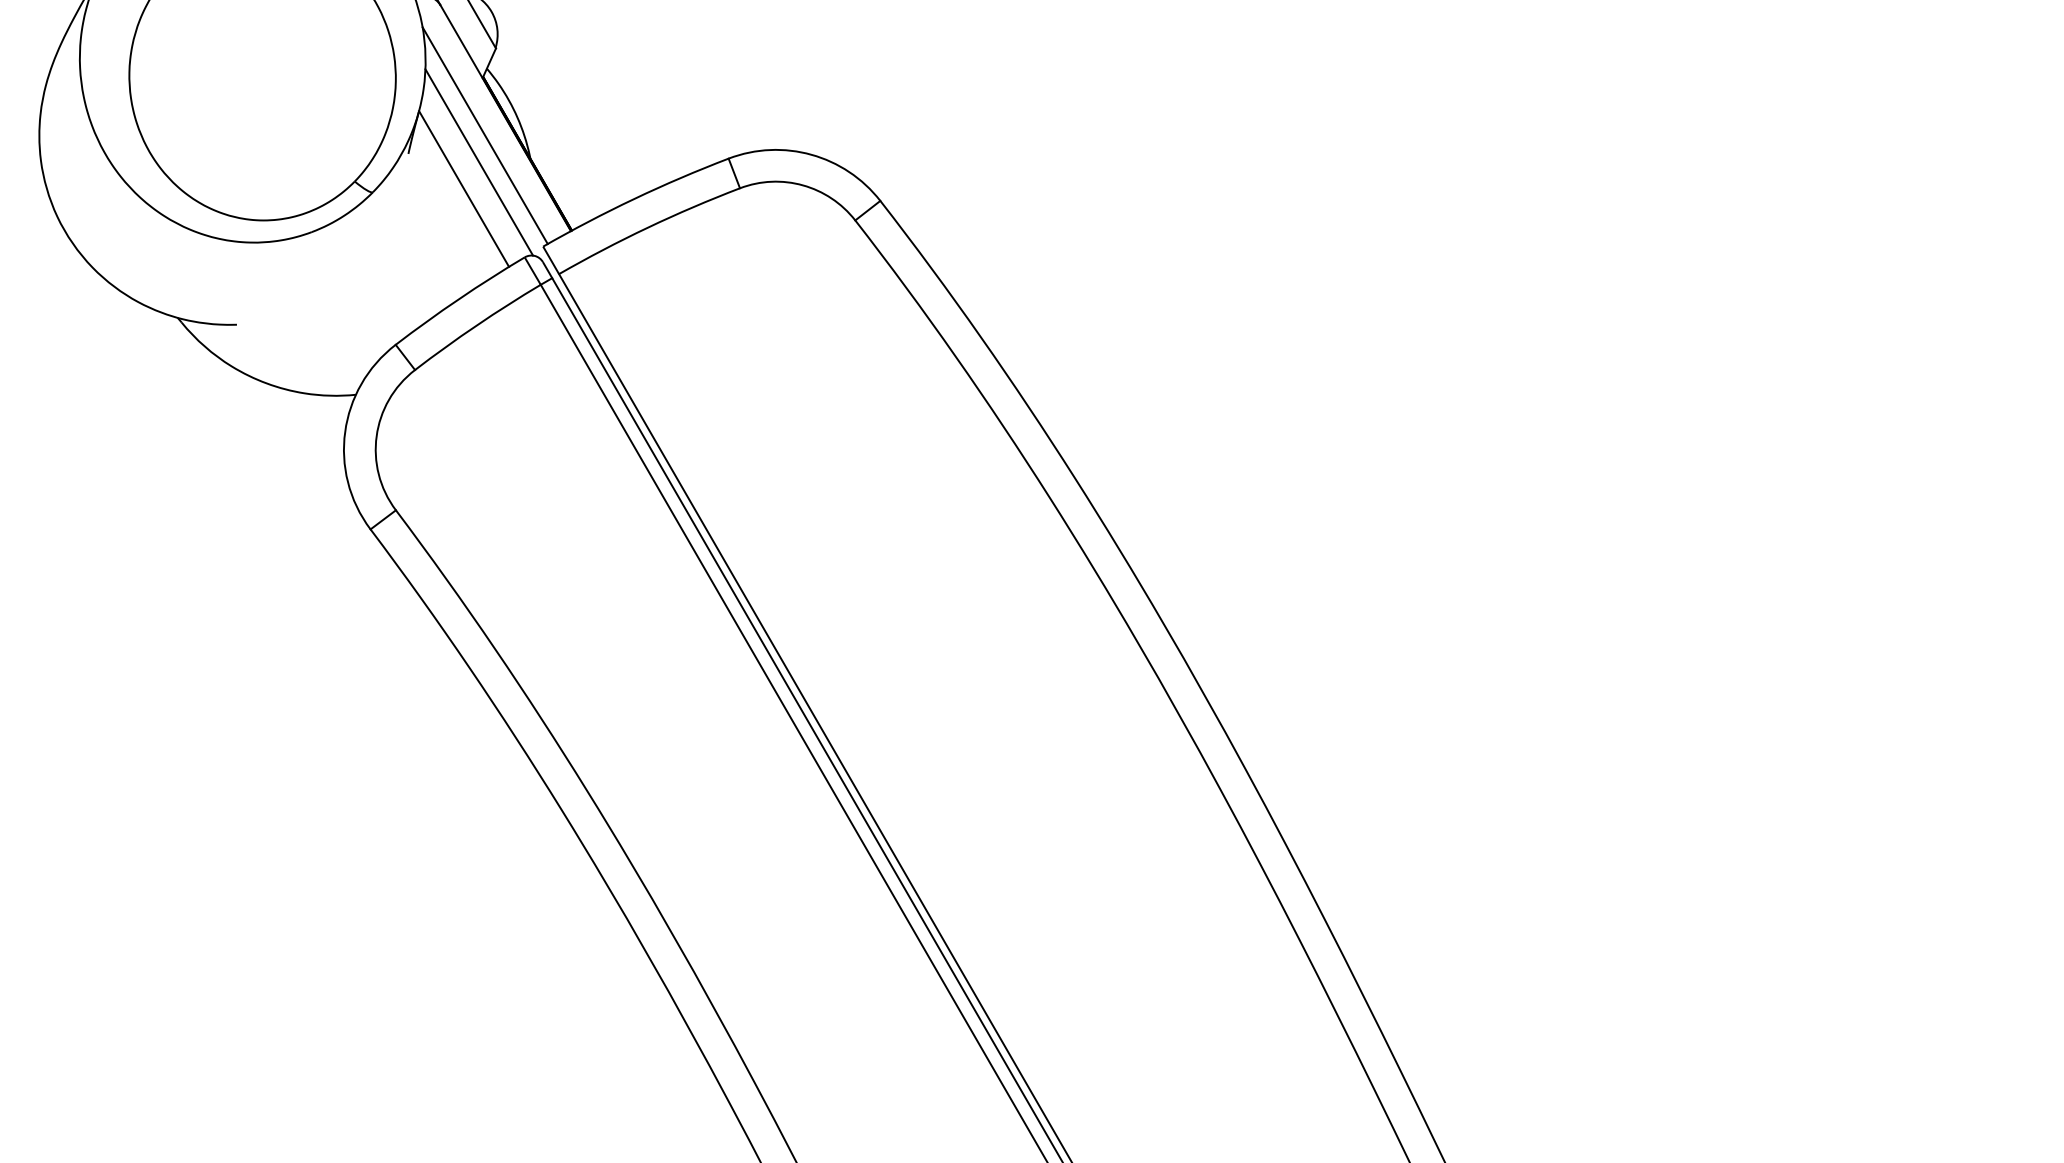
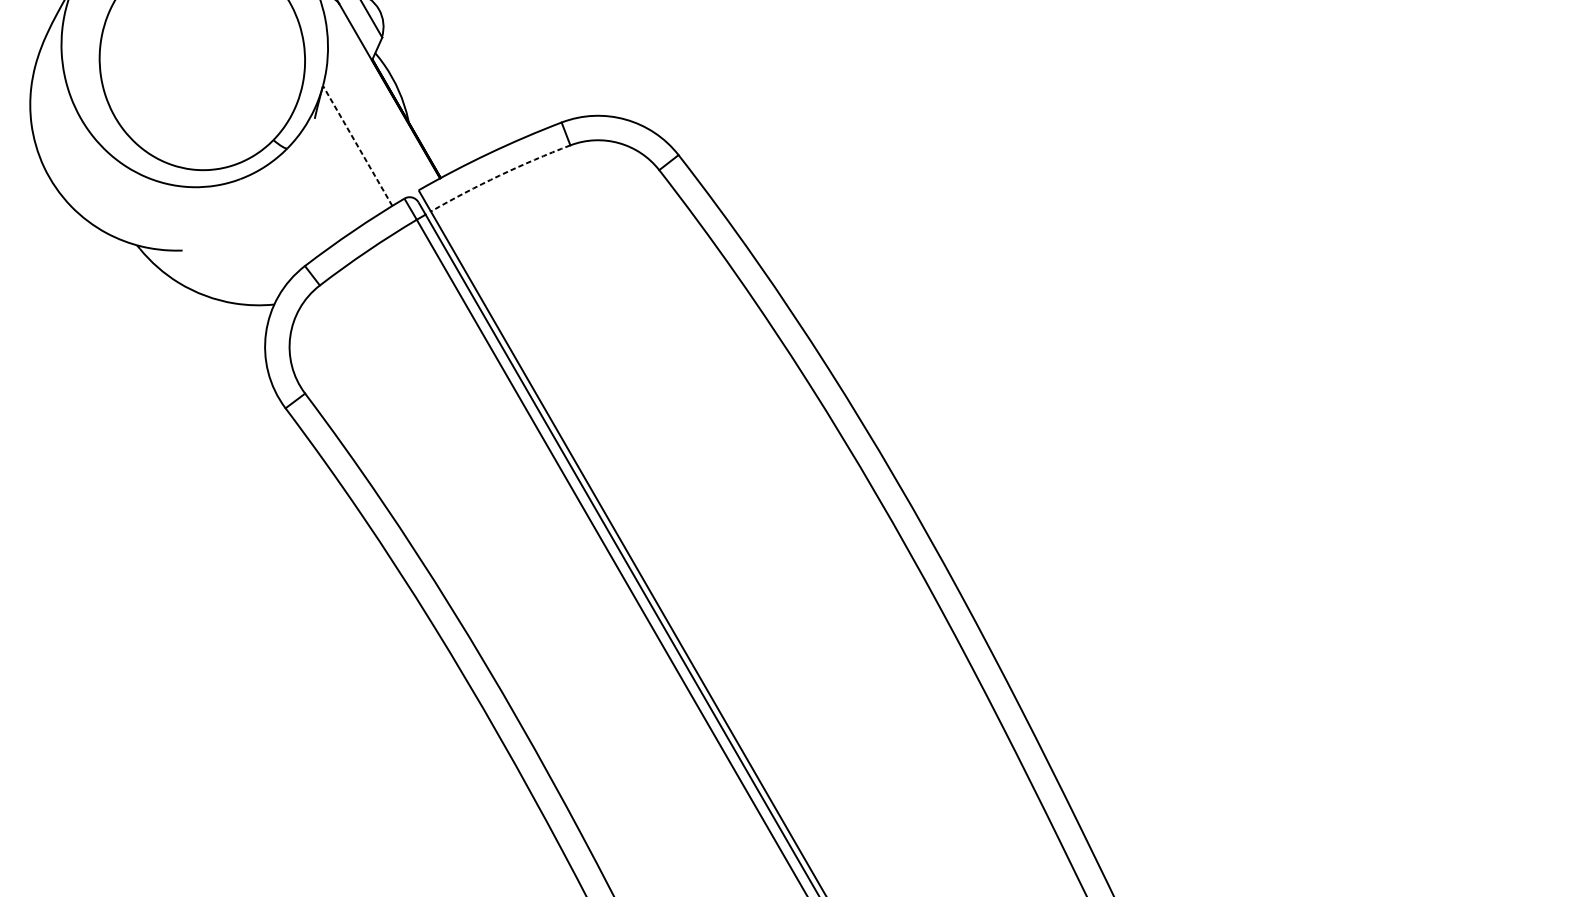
line: (484, 135) -> (373, 104), removed
line: (479, 162) -> (369, 125), removed
line: (464, 188) -> (358, 145), solid -> dashed
arc: (647, 227) -> (499, 175), solid -> dashed

